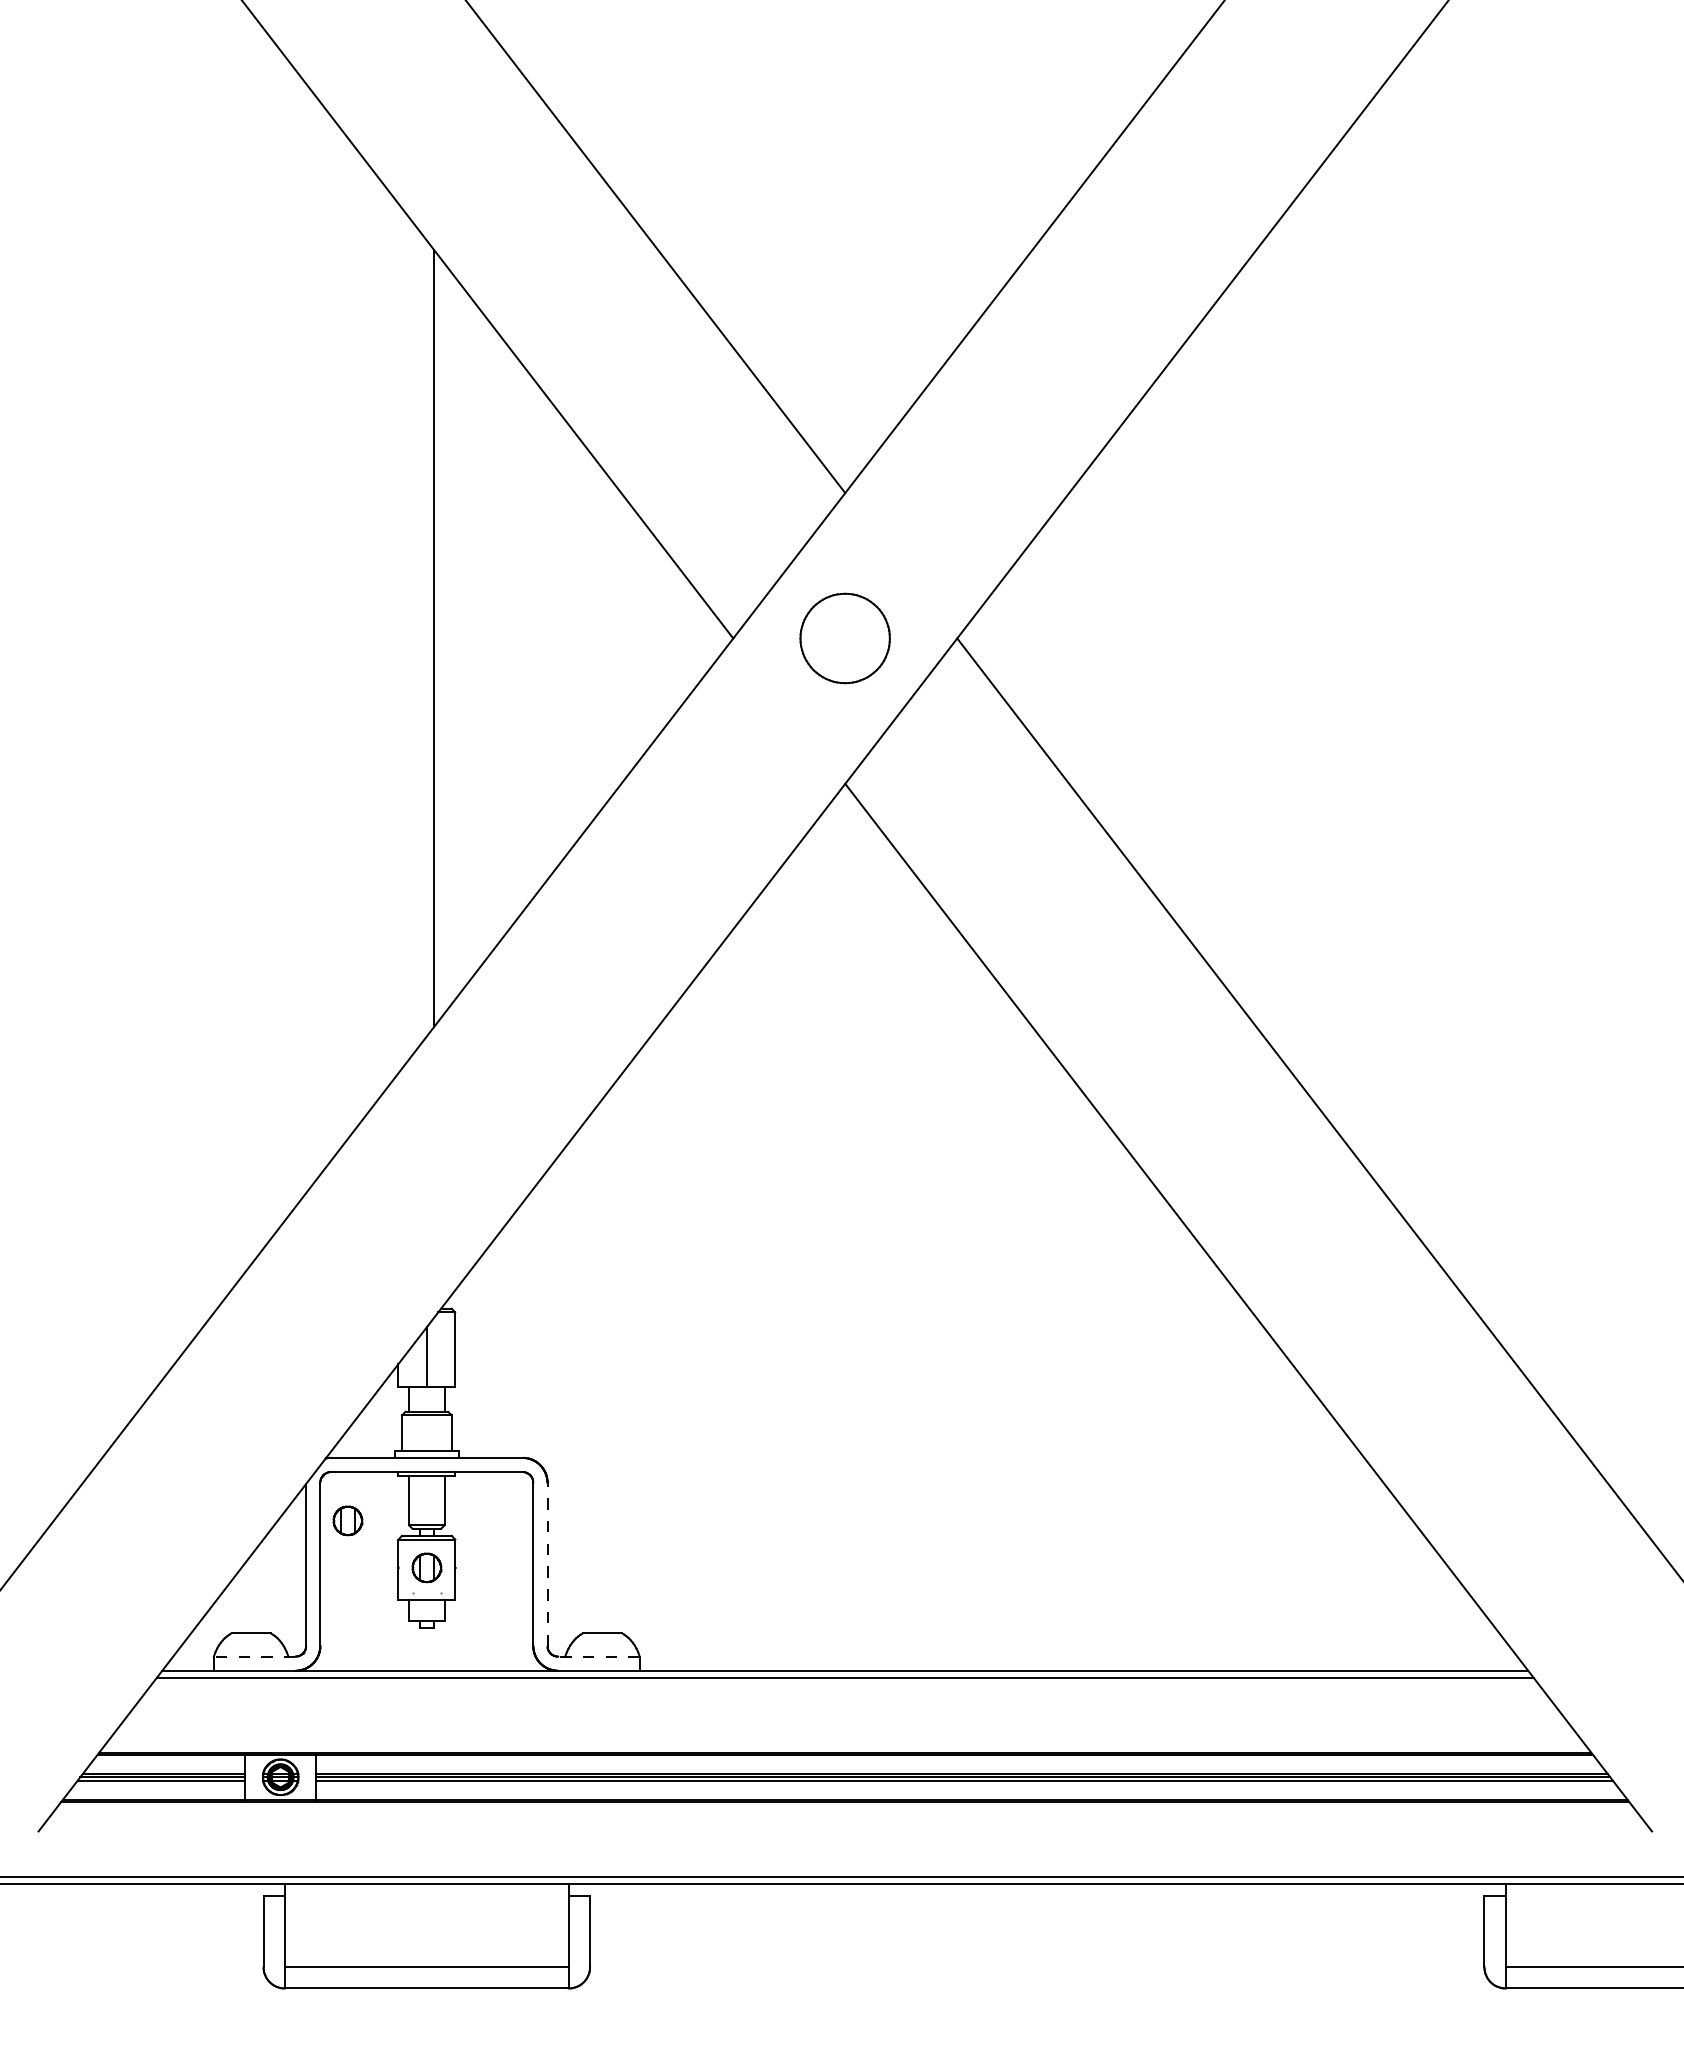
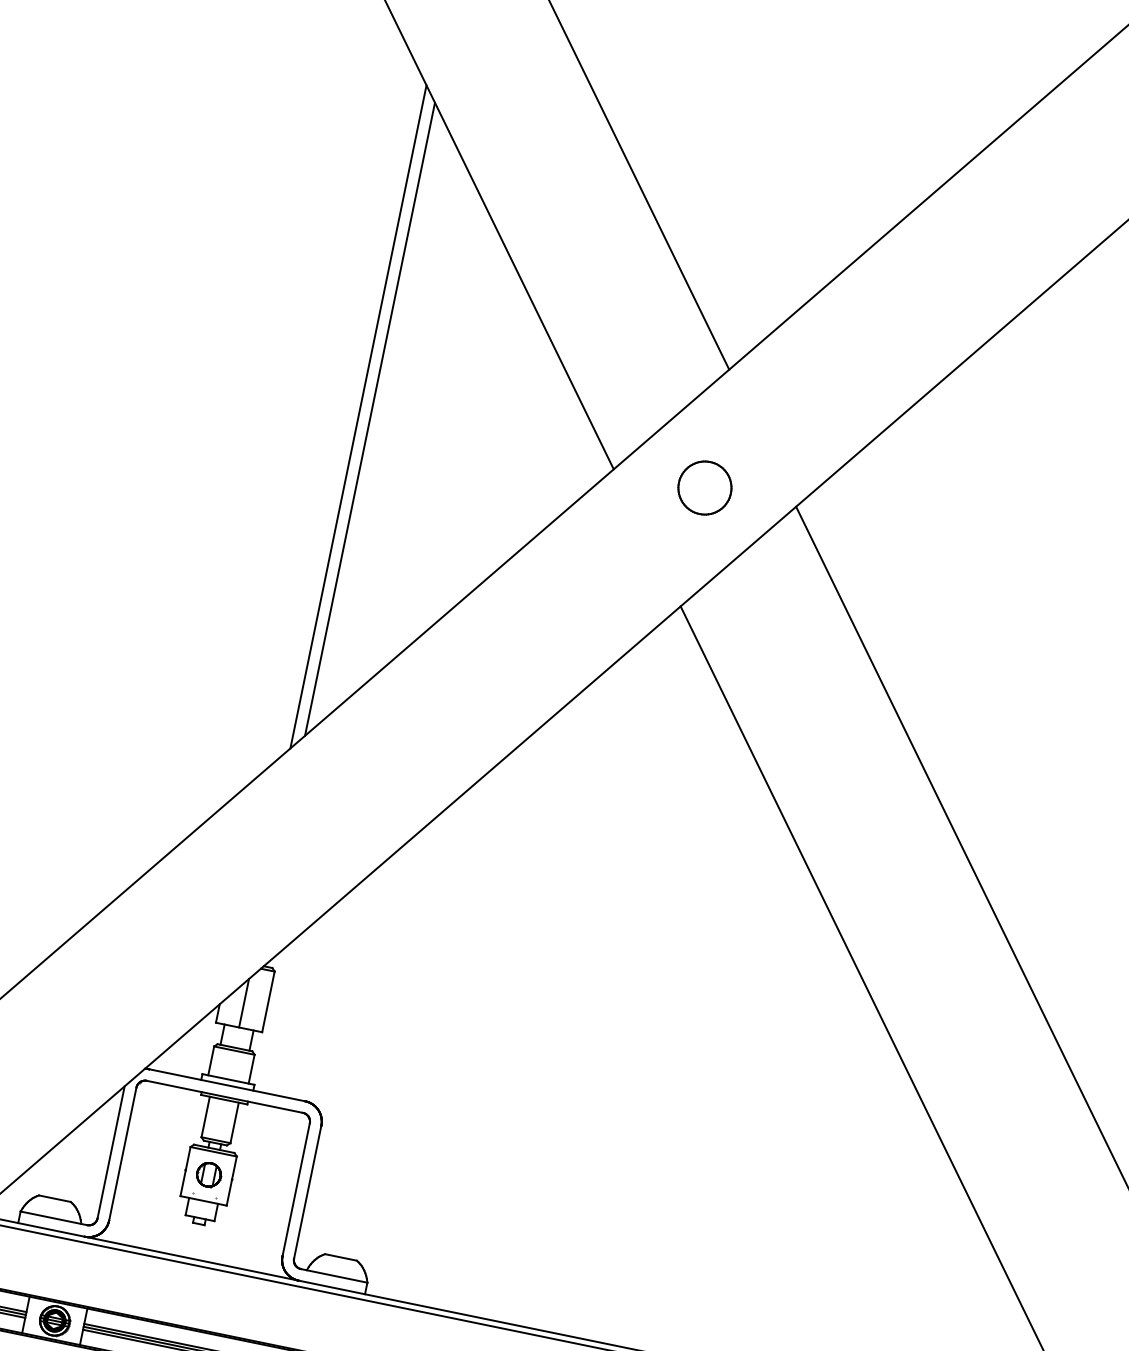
line: (419, 638) -> (358, 416), added
part: (845, 638) -> (705, 488), size x0.71
part: (347, 1520) -> (152, 1123), removed
line: (547, 1564) -> (307, 1192), dashed -> solid
line: (254, 1656) -> (53, 1218), dashed -> solid
line: (598, 1656) -> (333, 1275), dashed -> solid

